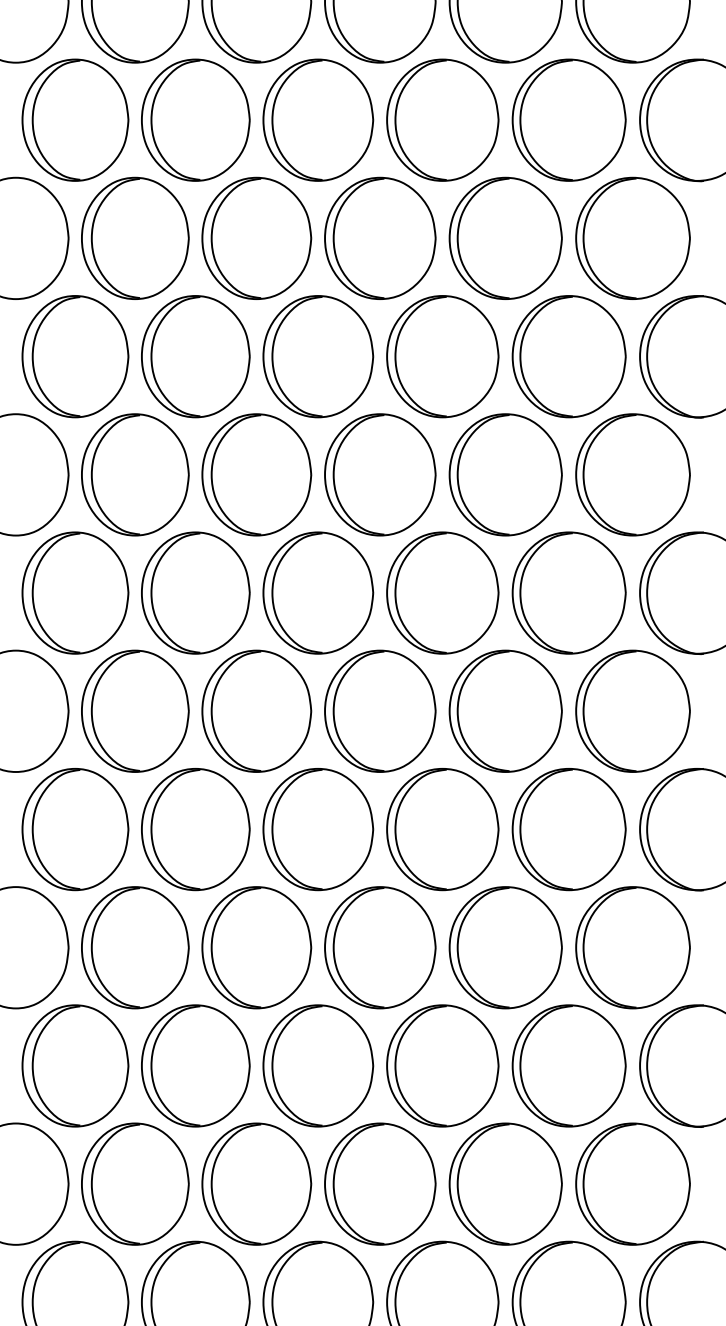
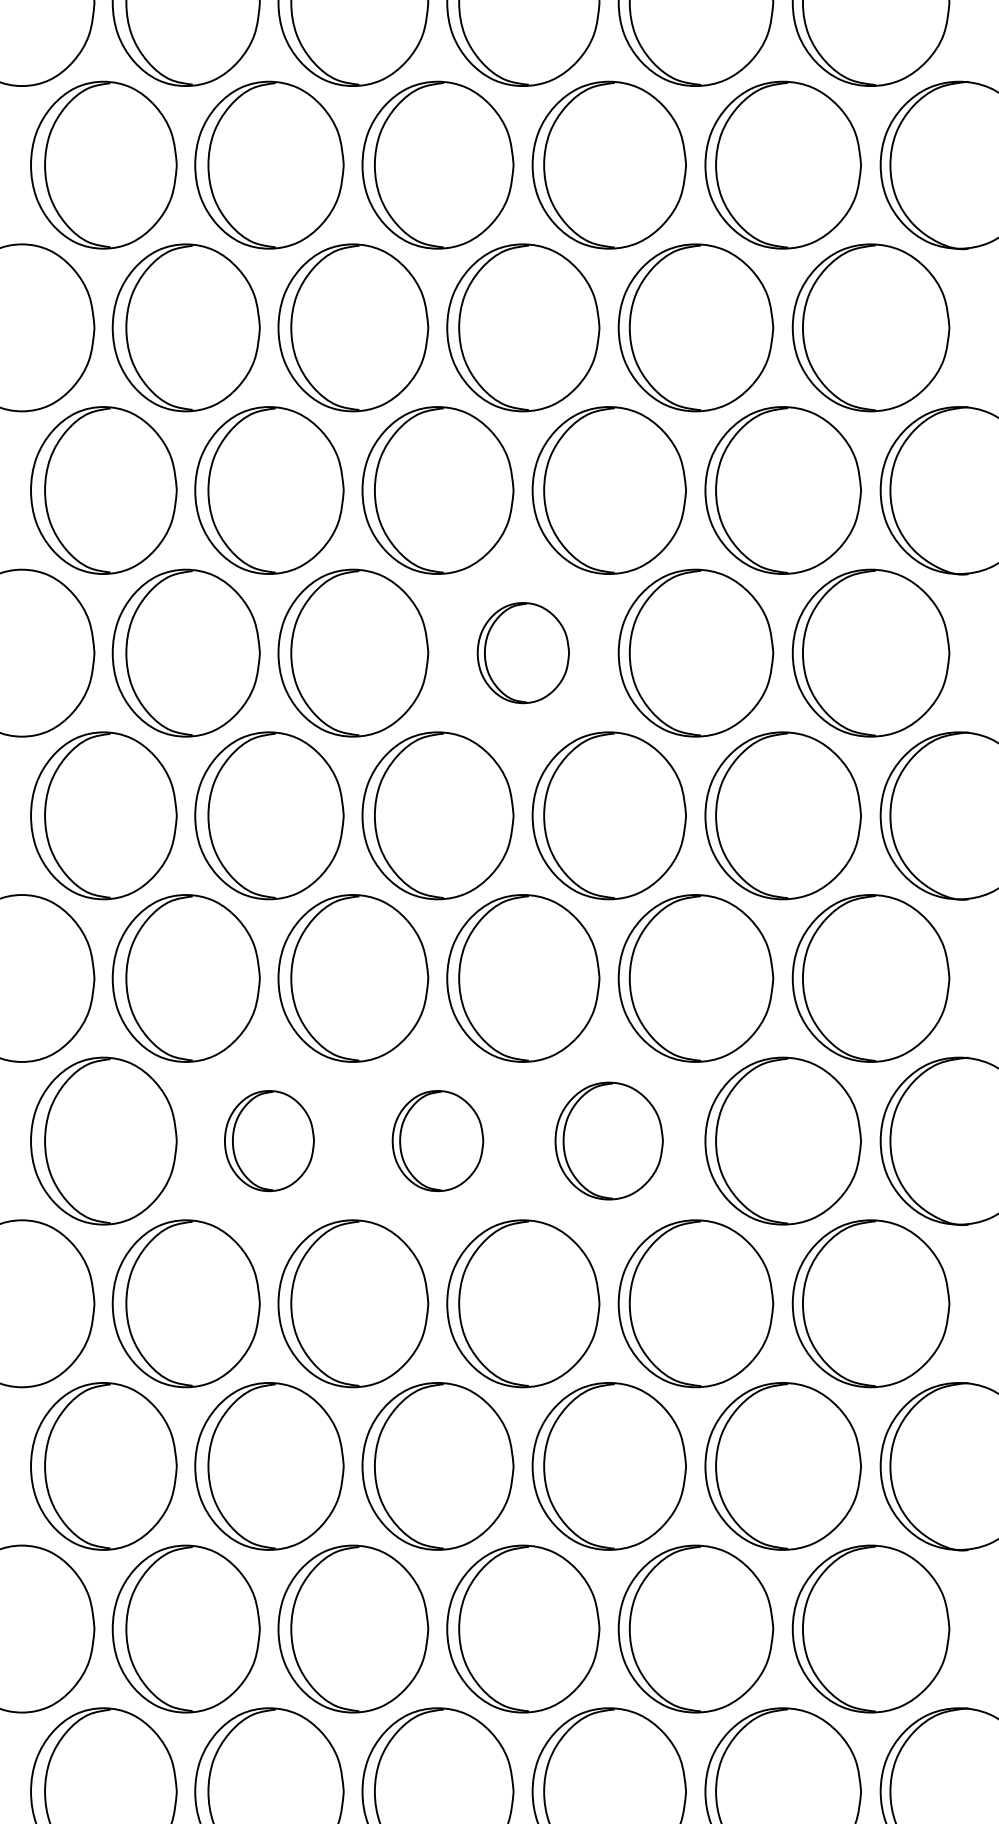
part: (380, 474) -> (523, 652), size x0.6
part: (195, 829) -> (269, 1140), size x0.6
part: (317, 829) -> (437, 1140), size x0.6
part: (442, 829) -> (608, 1140), size x0.7

